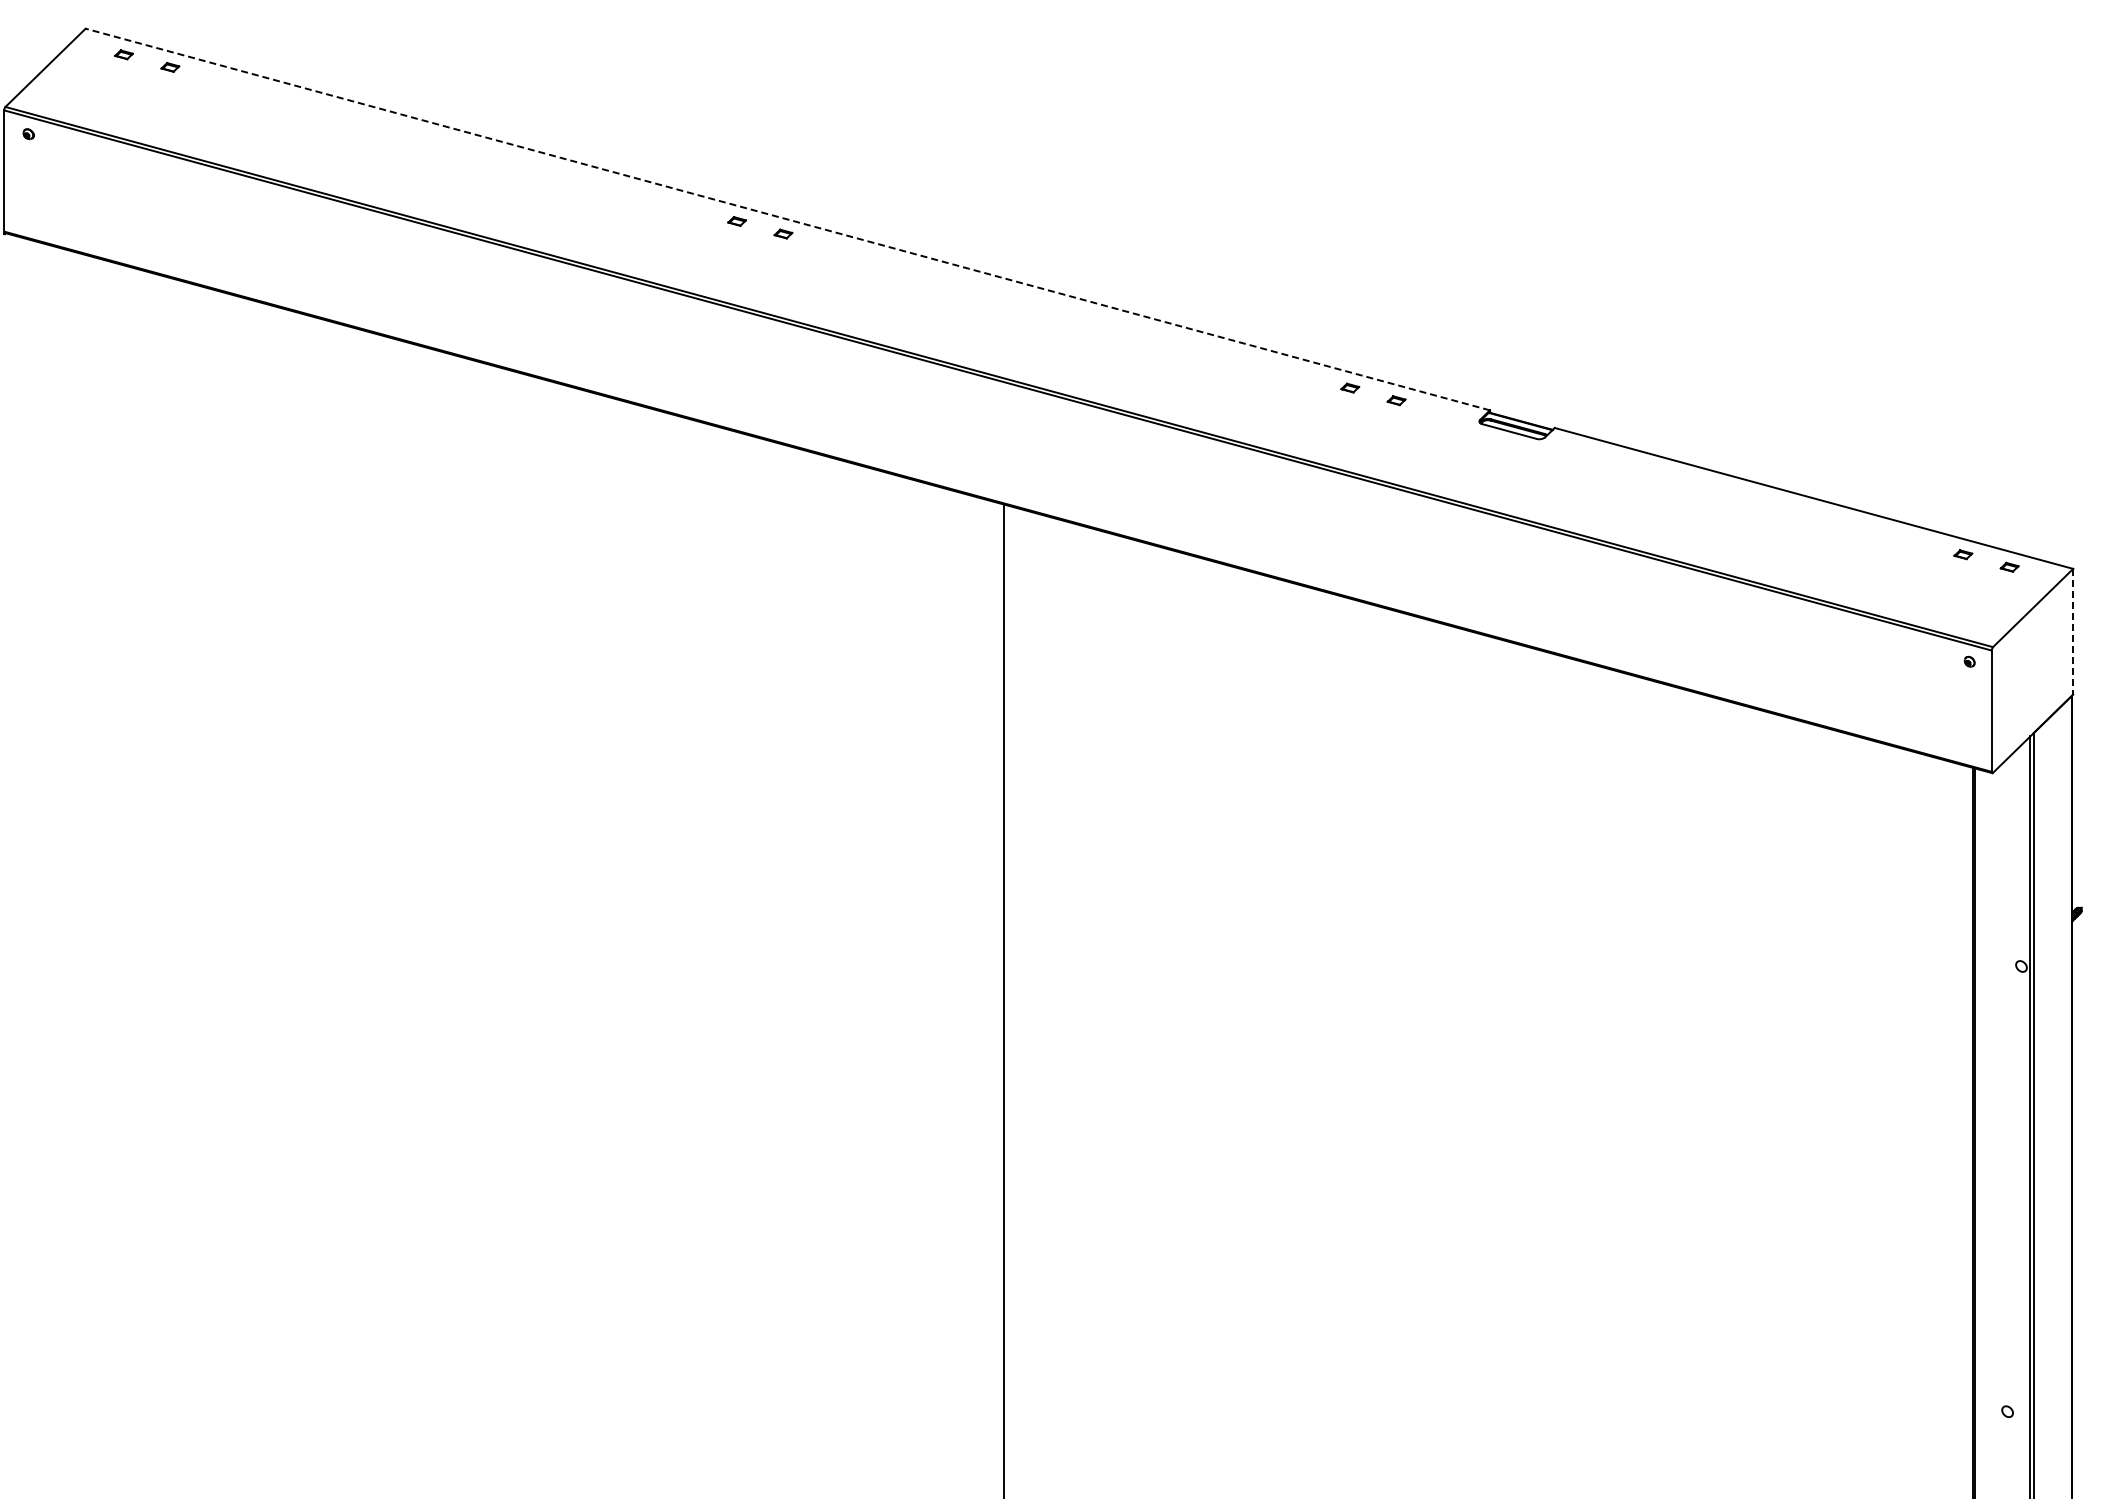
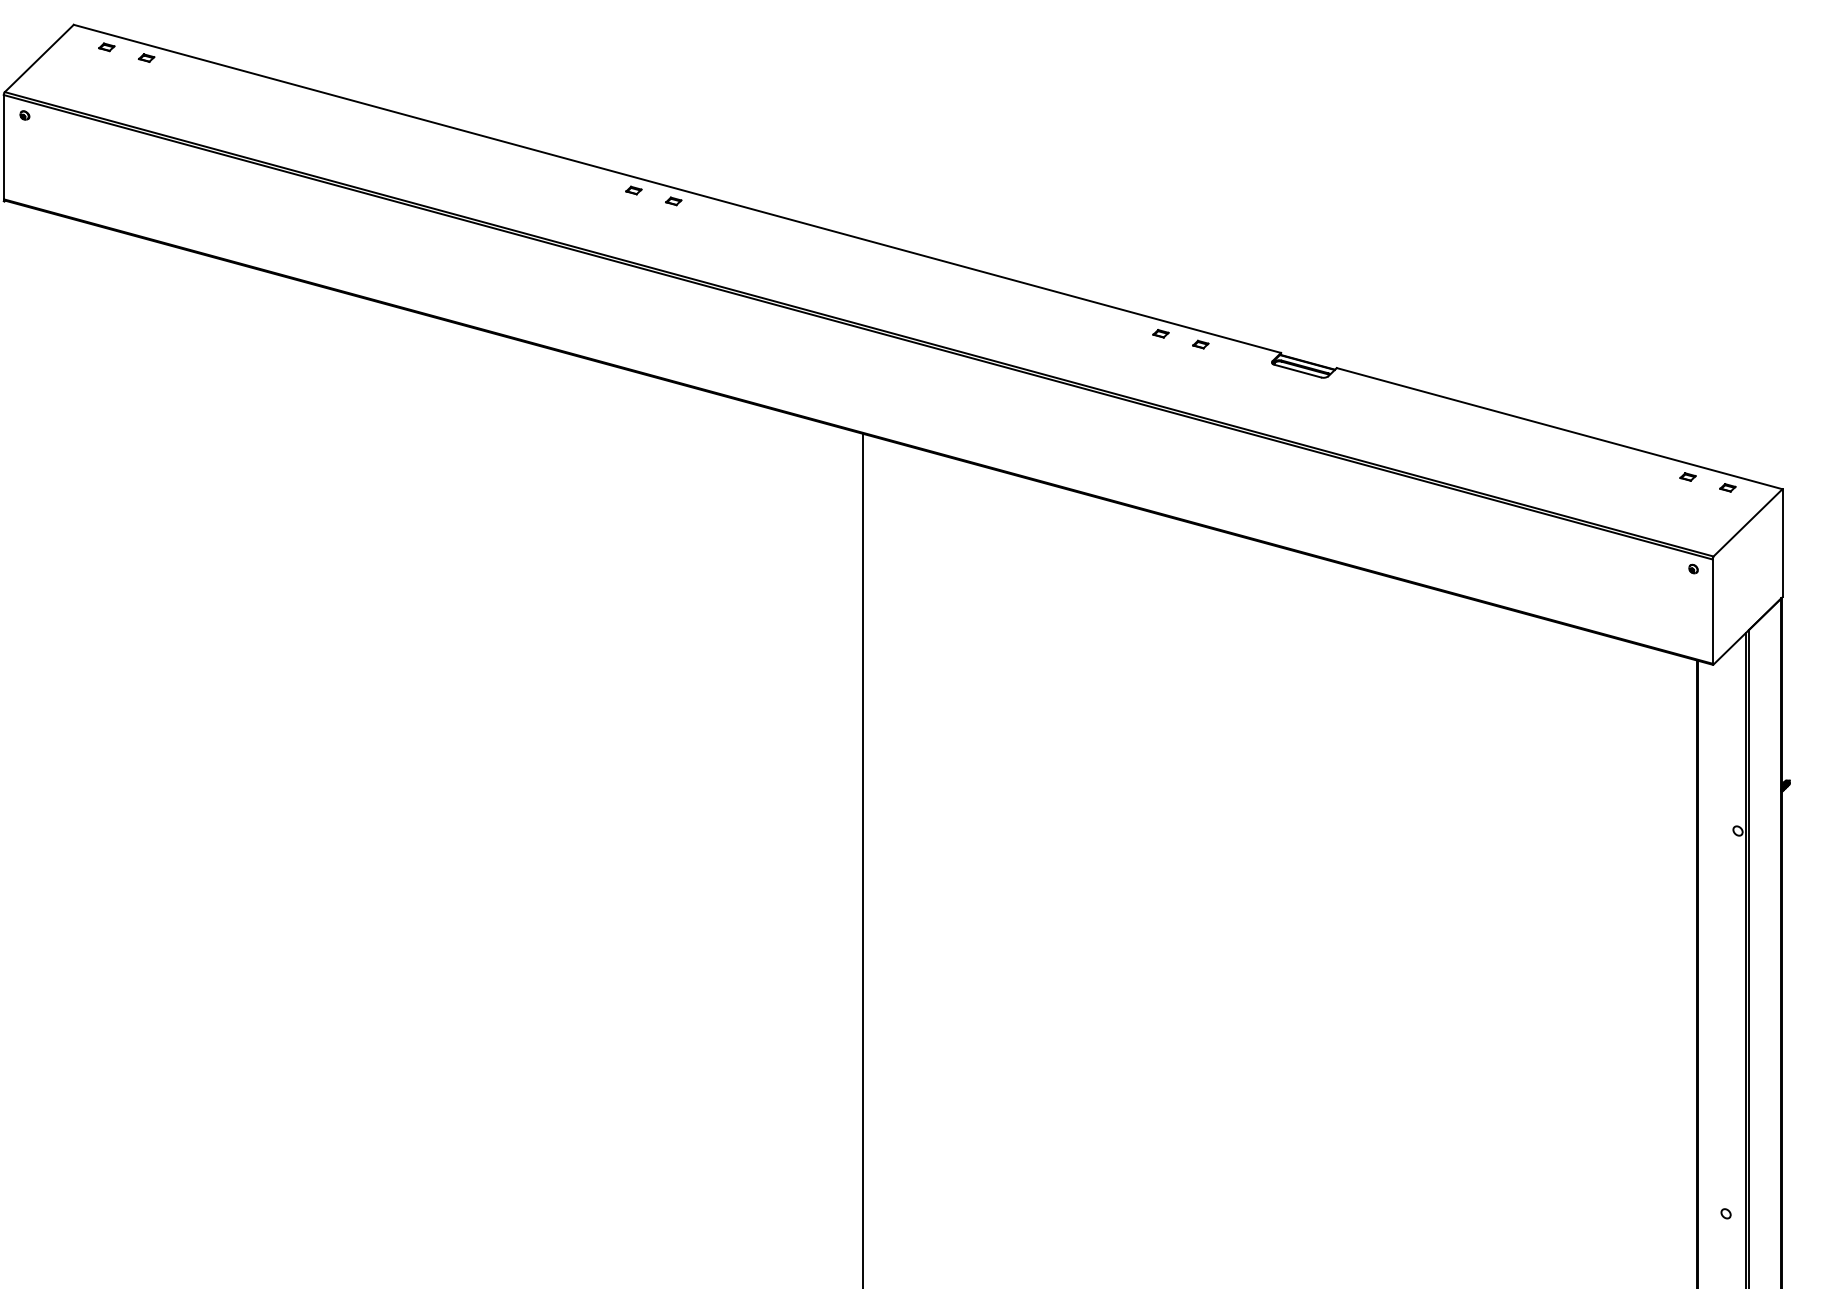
line: (787, 219) -> (677, 188), dashed -> solid
line: (2073, 631) -> (1782, 543), dashed -> solid

